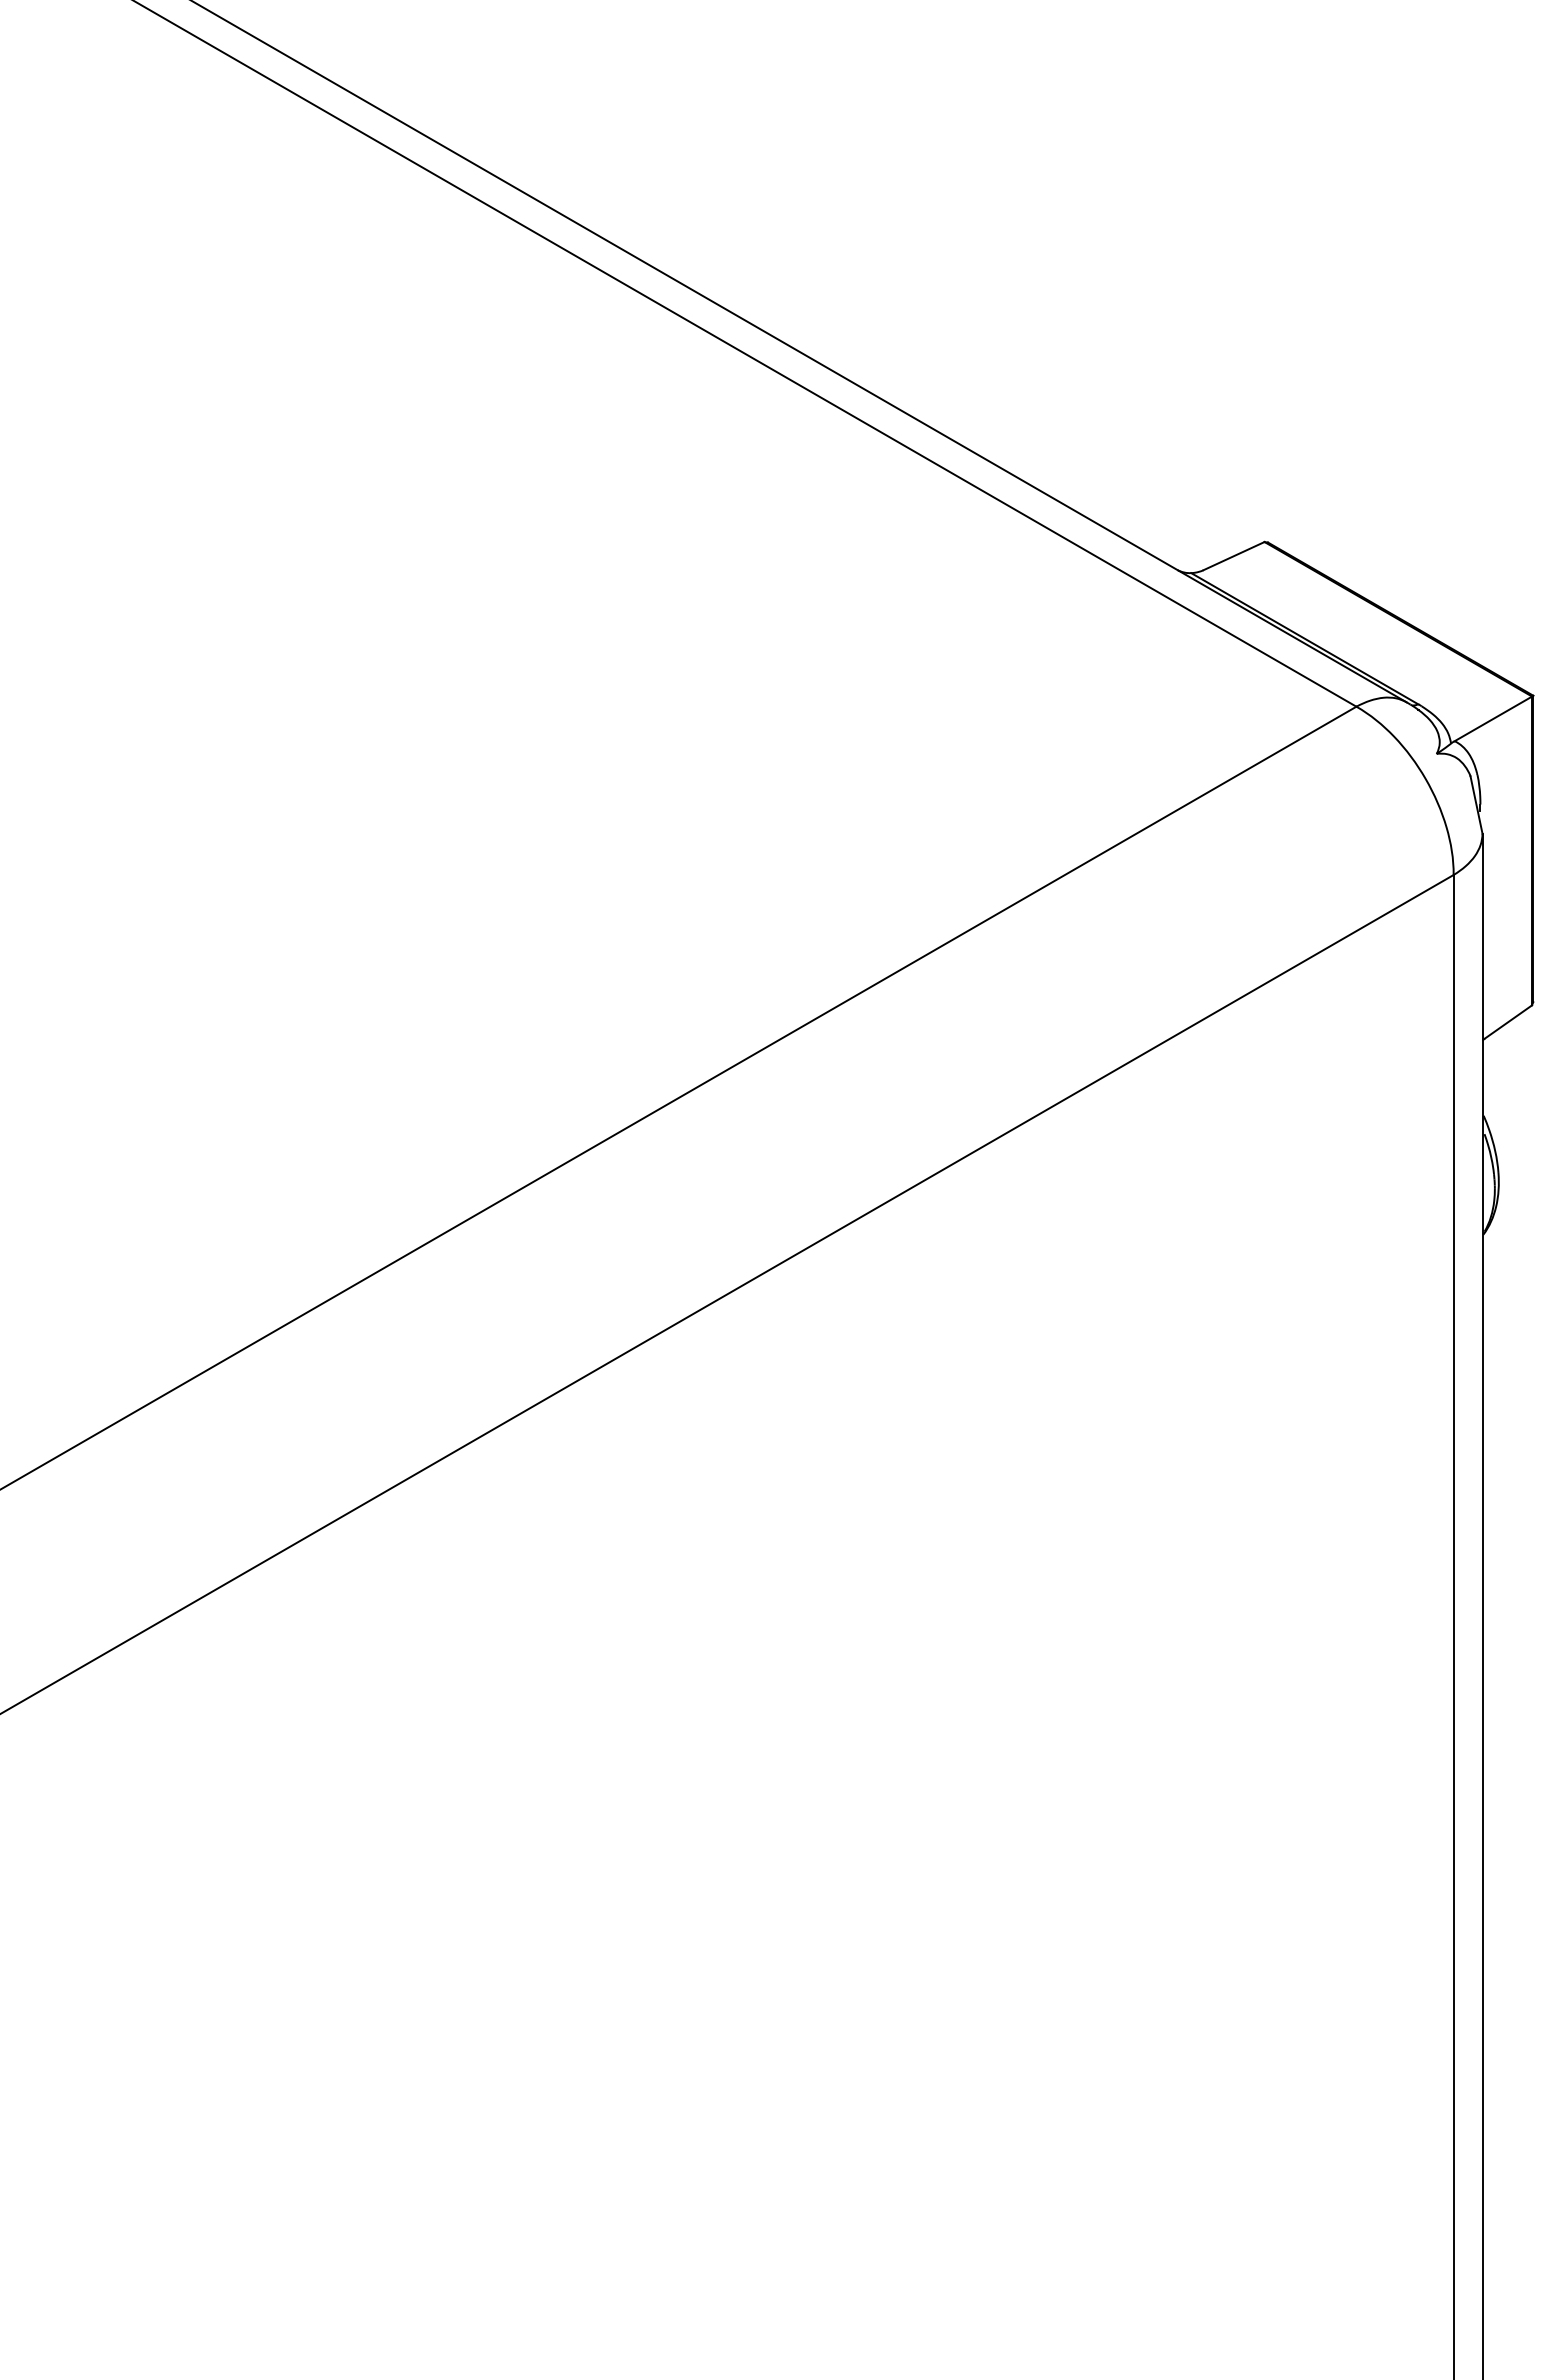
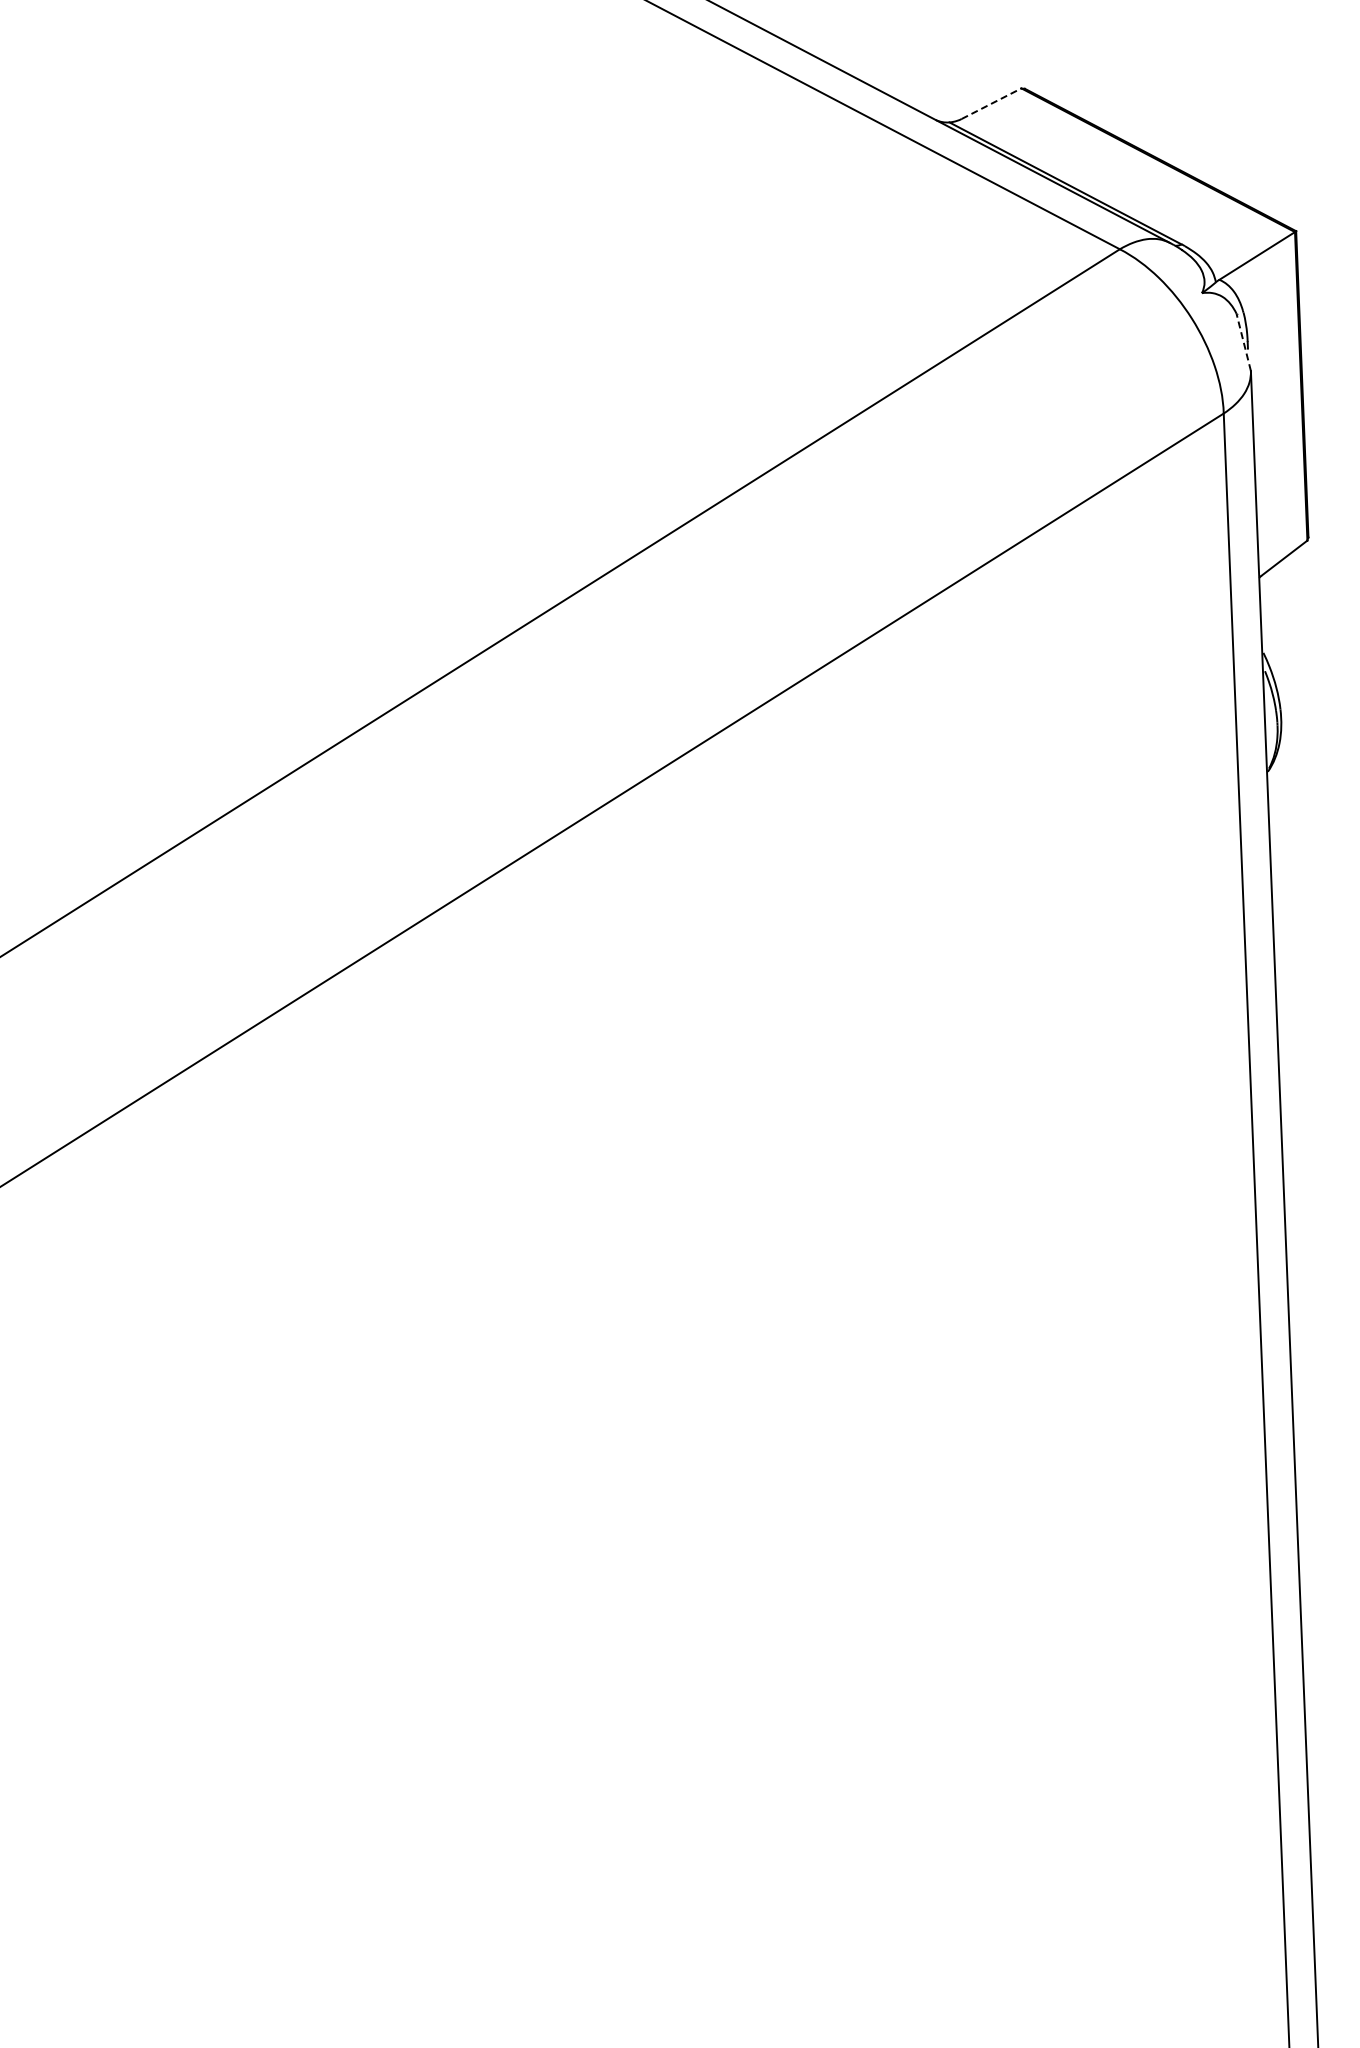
line: (1234, 556) -> (992, 104), solid -> dashed
line: (1476, 804) -> (1243, 342), solid -> dashed

